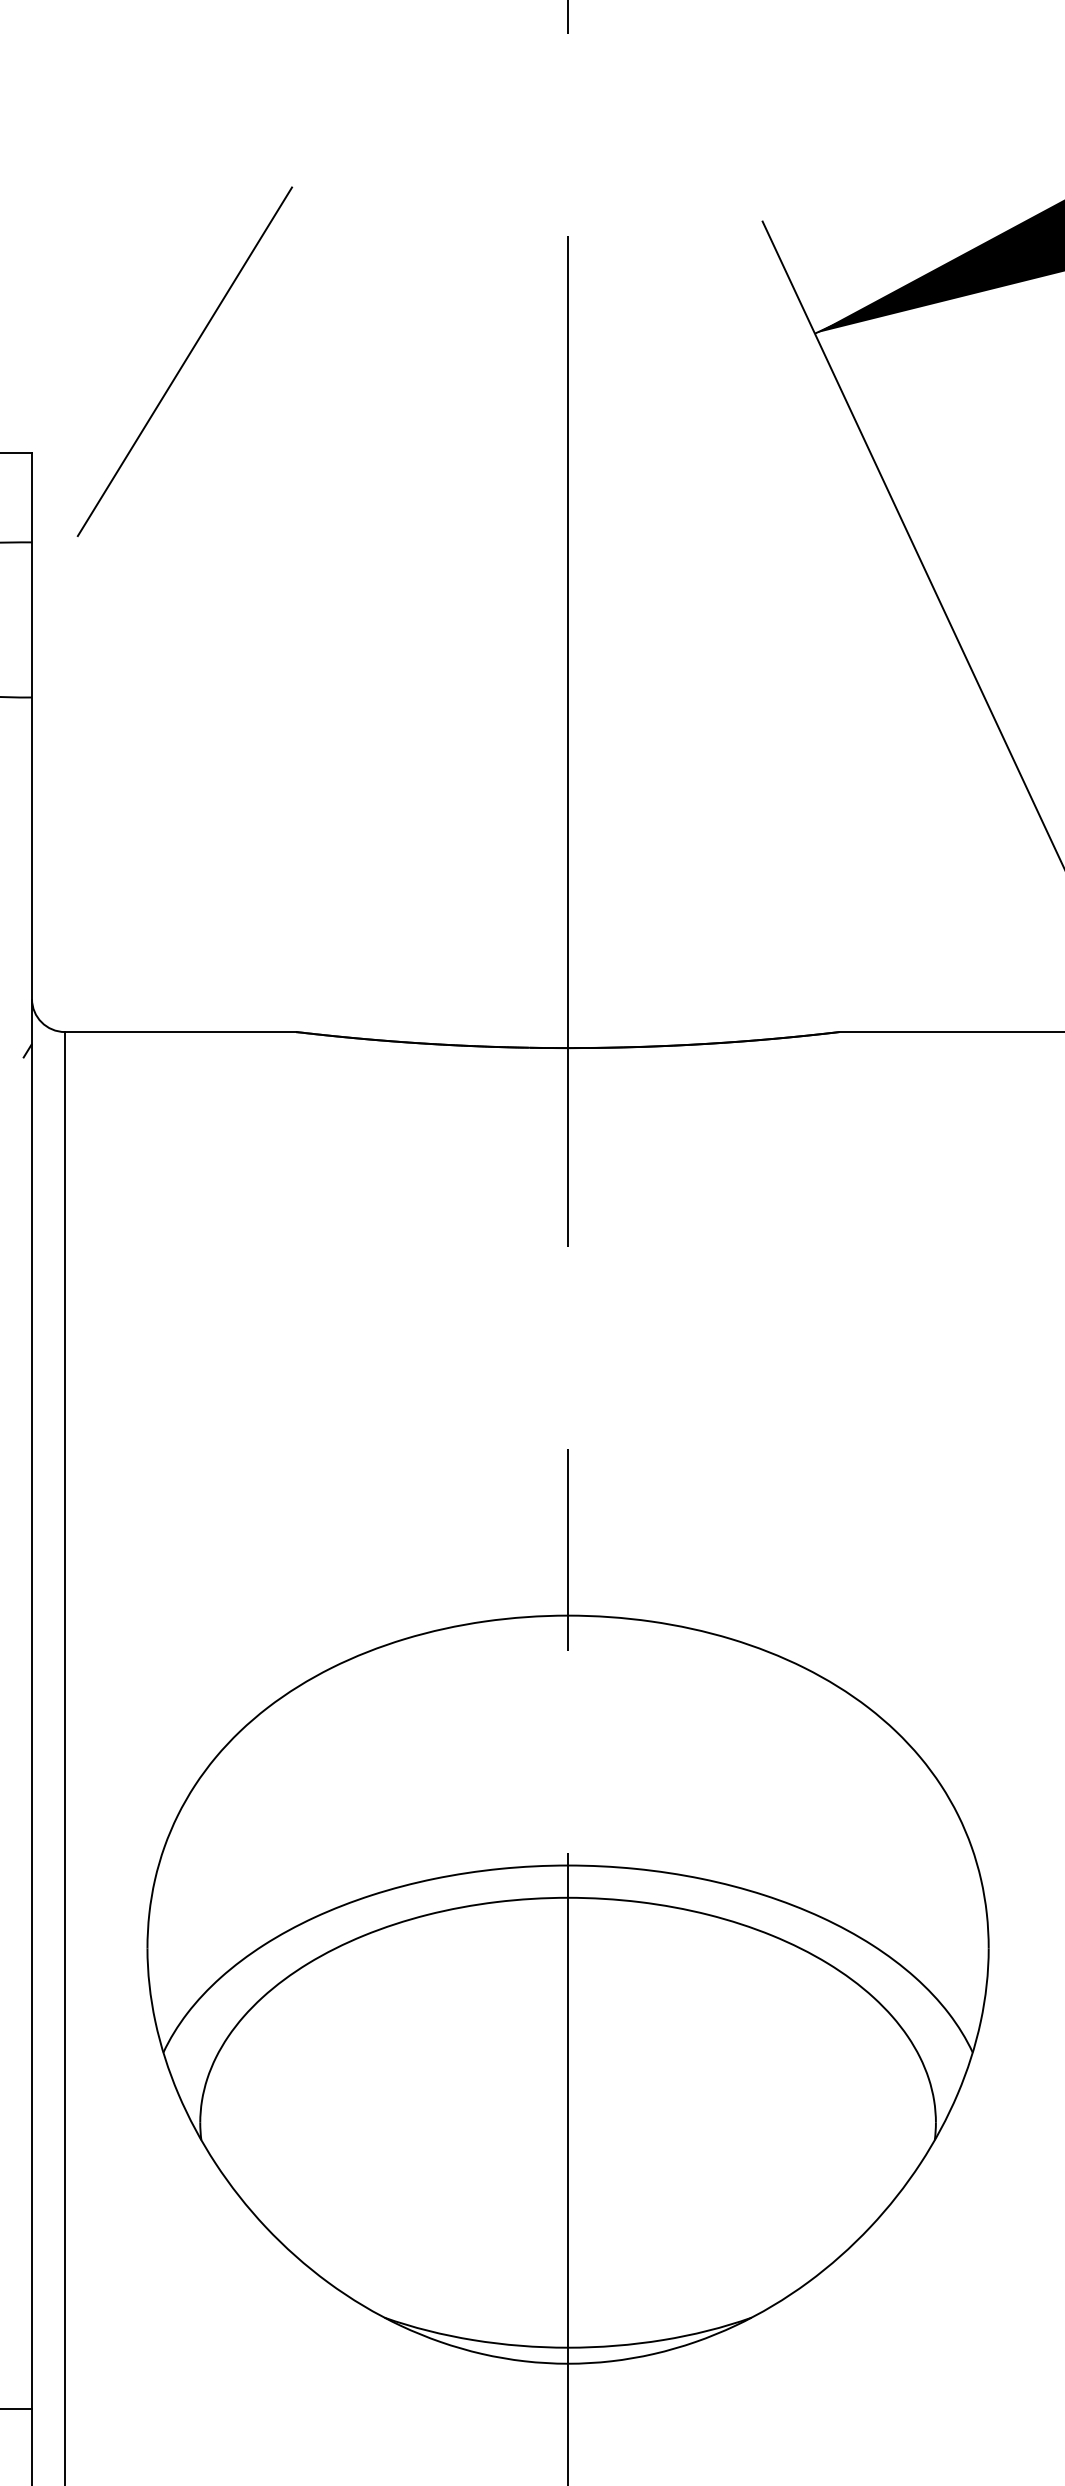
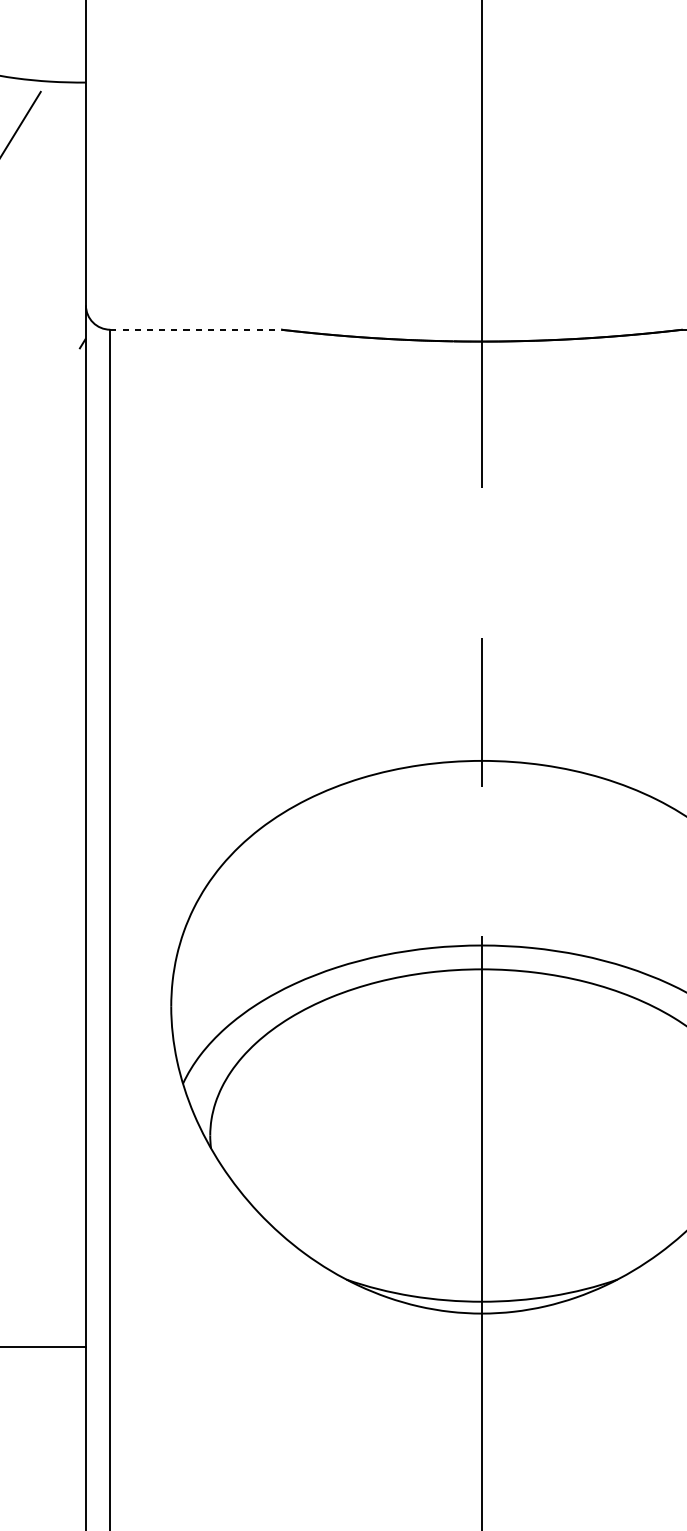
line: (180, 1032) -> (195, 330), solid -> dashed

